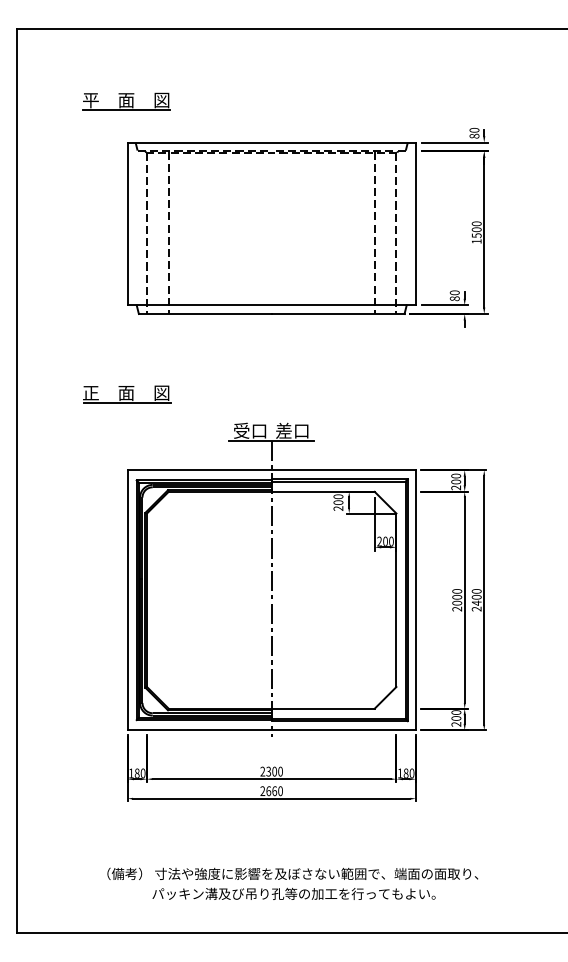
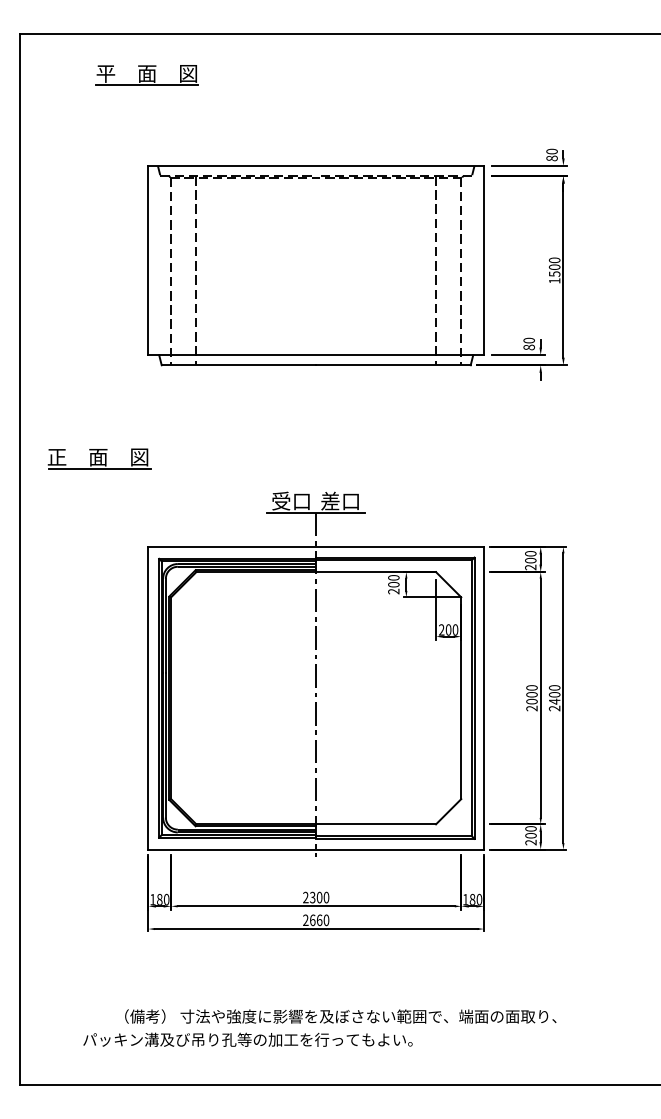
part: (126, 101) -> (147, 75), moved
part: (127, 394) -> (99, 458), moved
text: (293, 893) -> (247, 1039), moved

